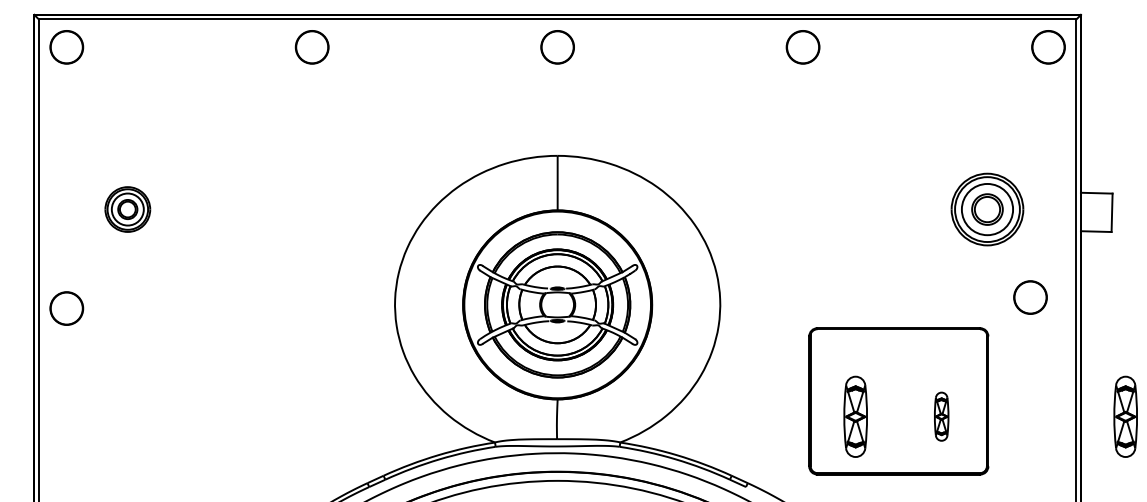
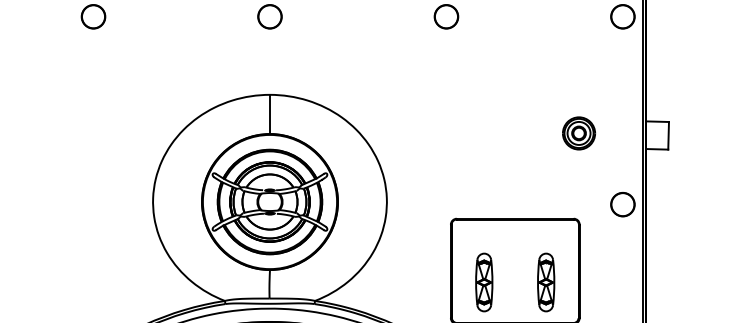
part: (987, 209) -> (579, 133), size x0.62
circle: (1030, 297) -> (622, 204), moved
part: (941, 416) -> (545, 282), size x1.67
part: (1125, 416) -> (678, 282), removed

